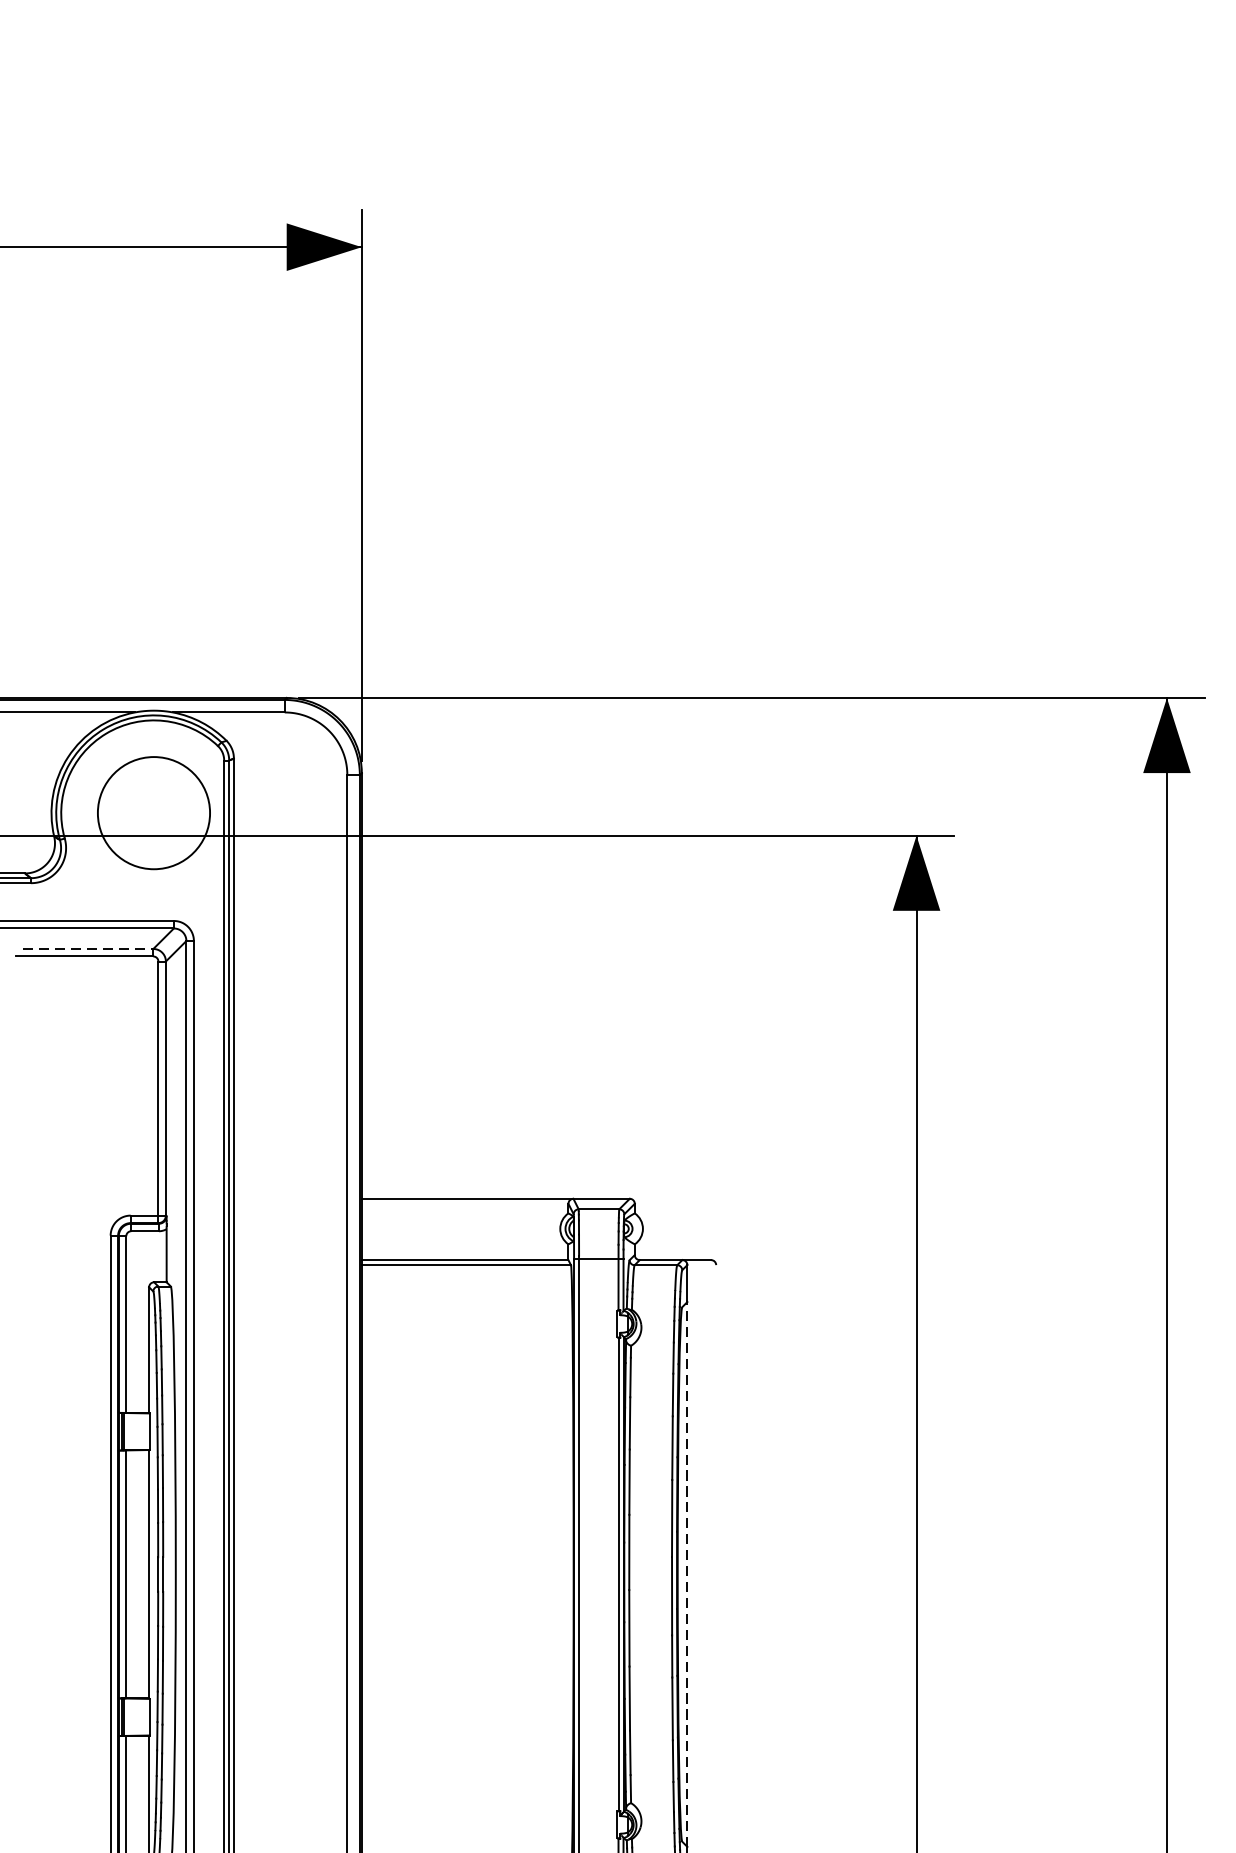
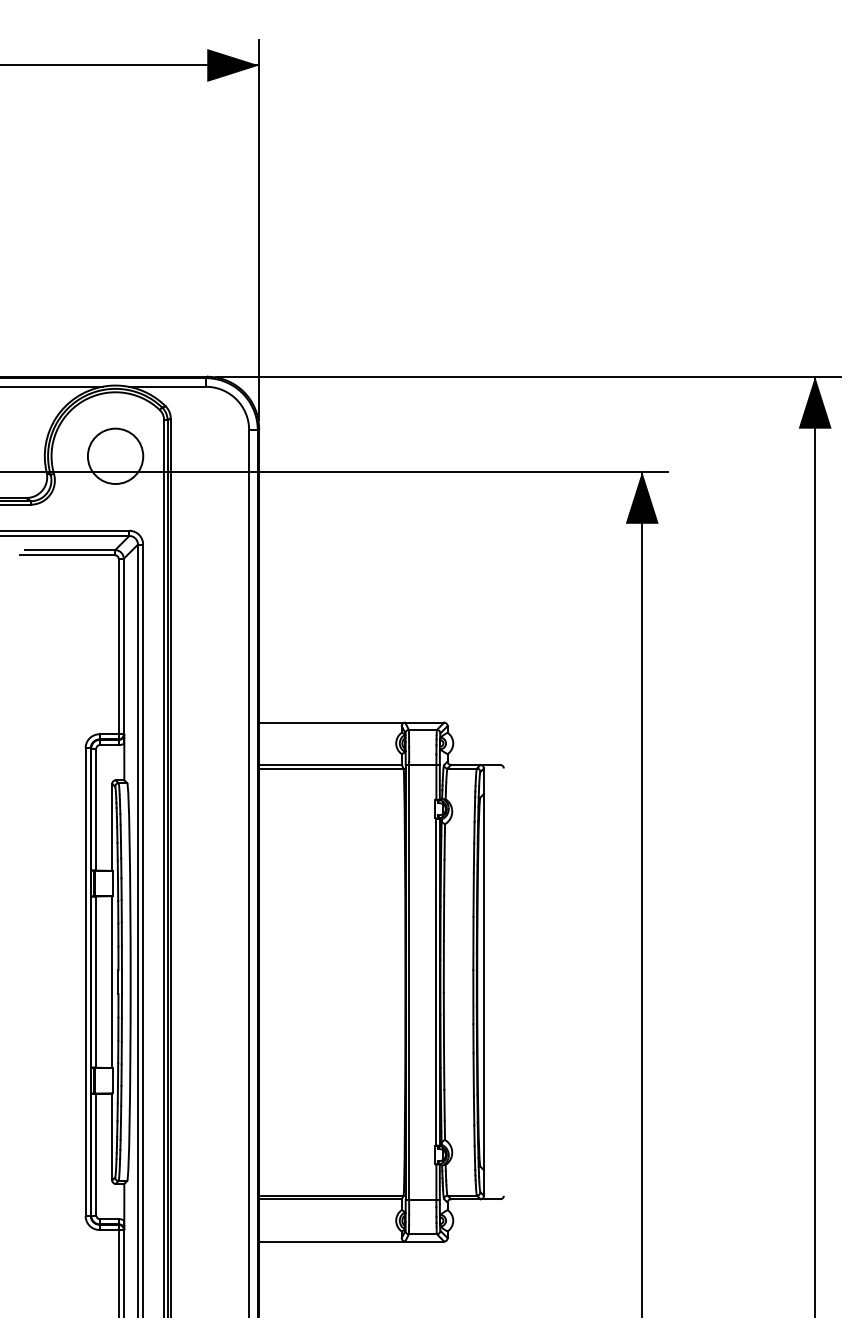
circle: (153, 813) -> (115, 456), size x0.71
line: (88, 949) -> (70, 550), dashed -> solid
line: (686, 1573) -> (483, 981), dashed -> solid

